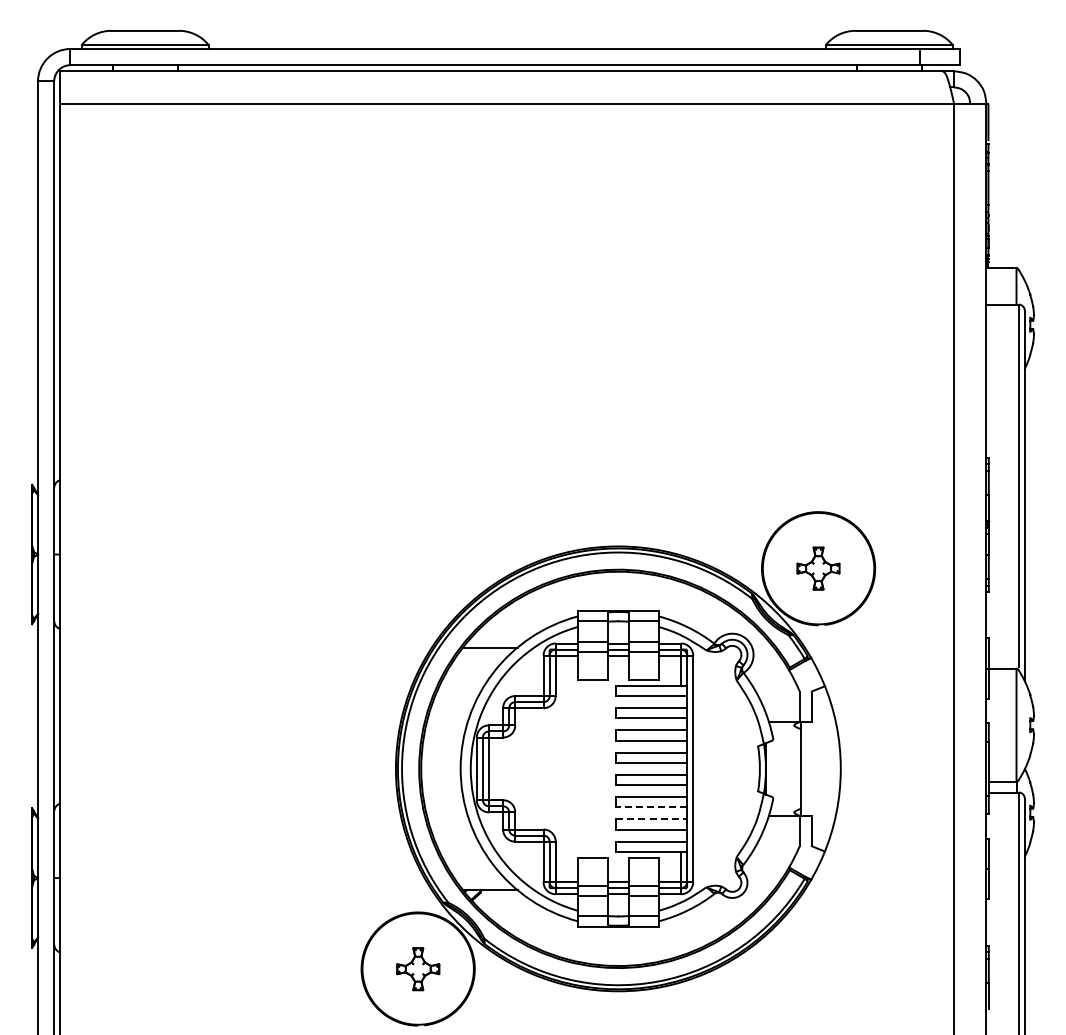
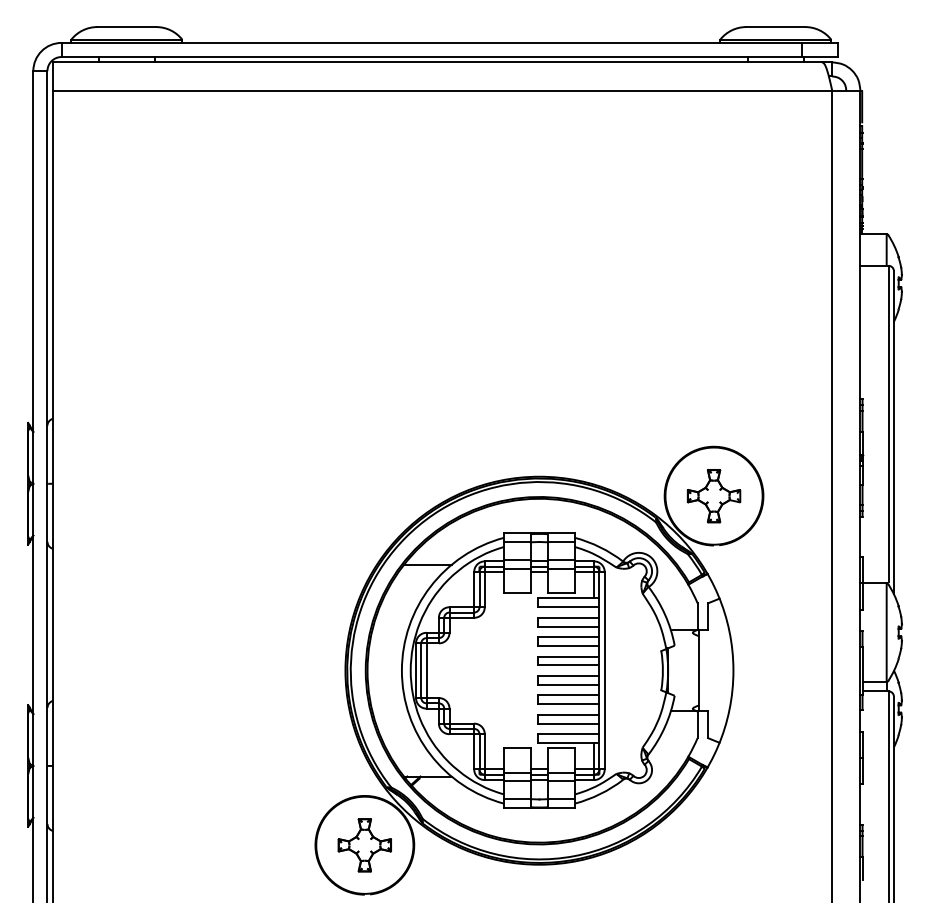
part: (818, 568) -> (713, 495), size x1.43
line: (651, 807) -> (568, 704), dashed -> solid
line: (652, 819) -> (569, 714), dashed -> solid
part: (418, 969) -> (365, 845), size x1.43

